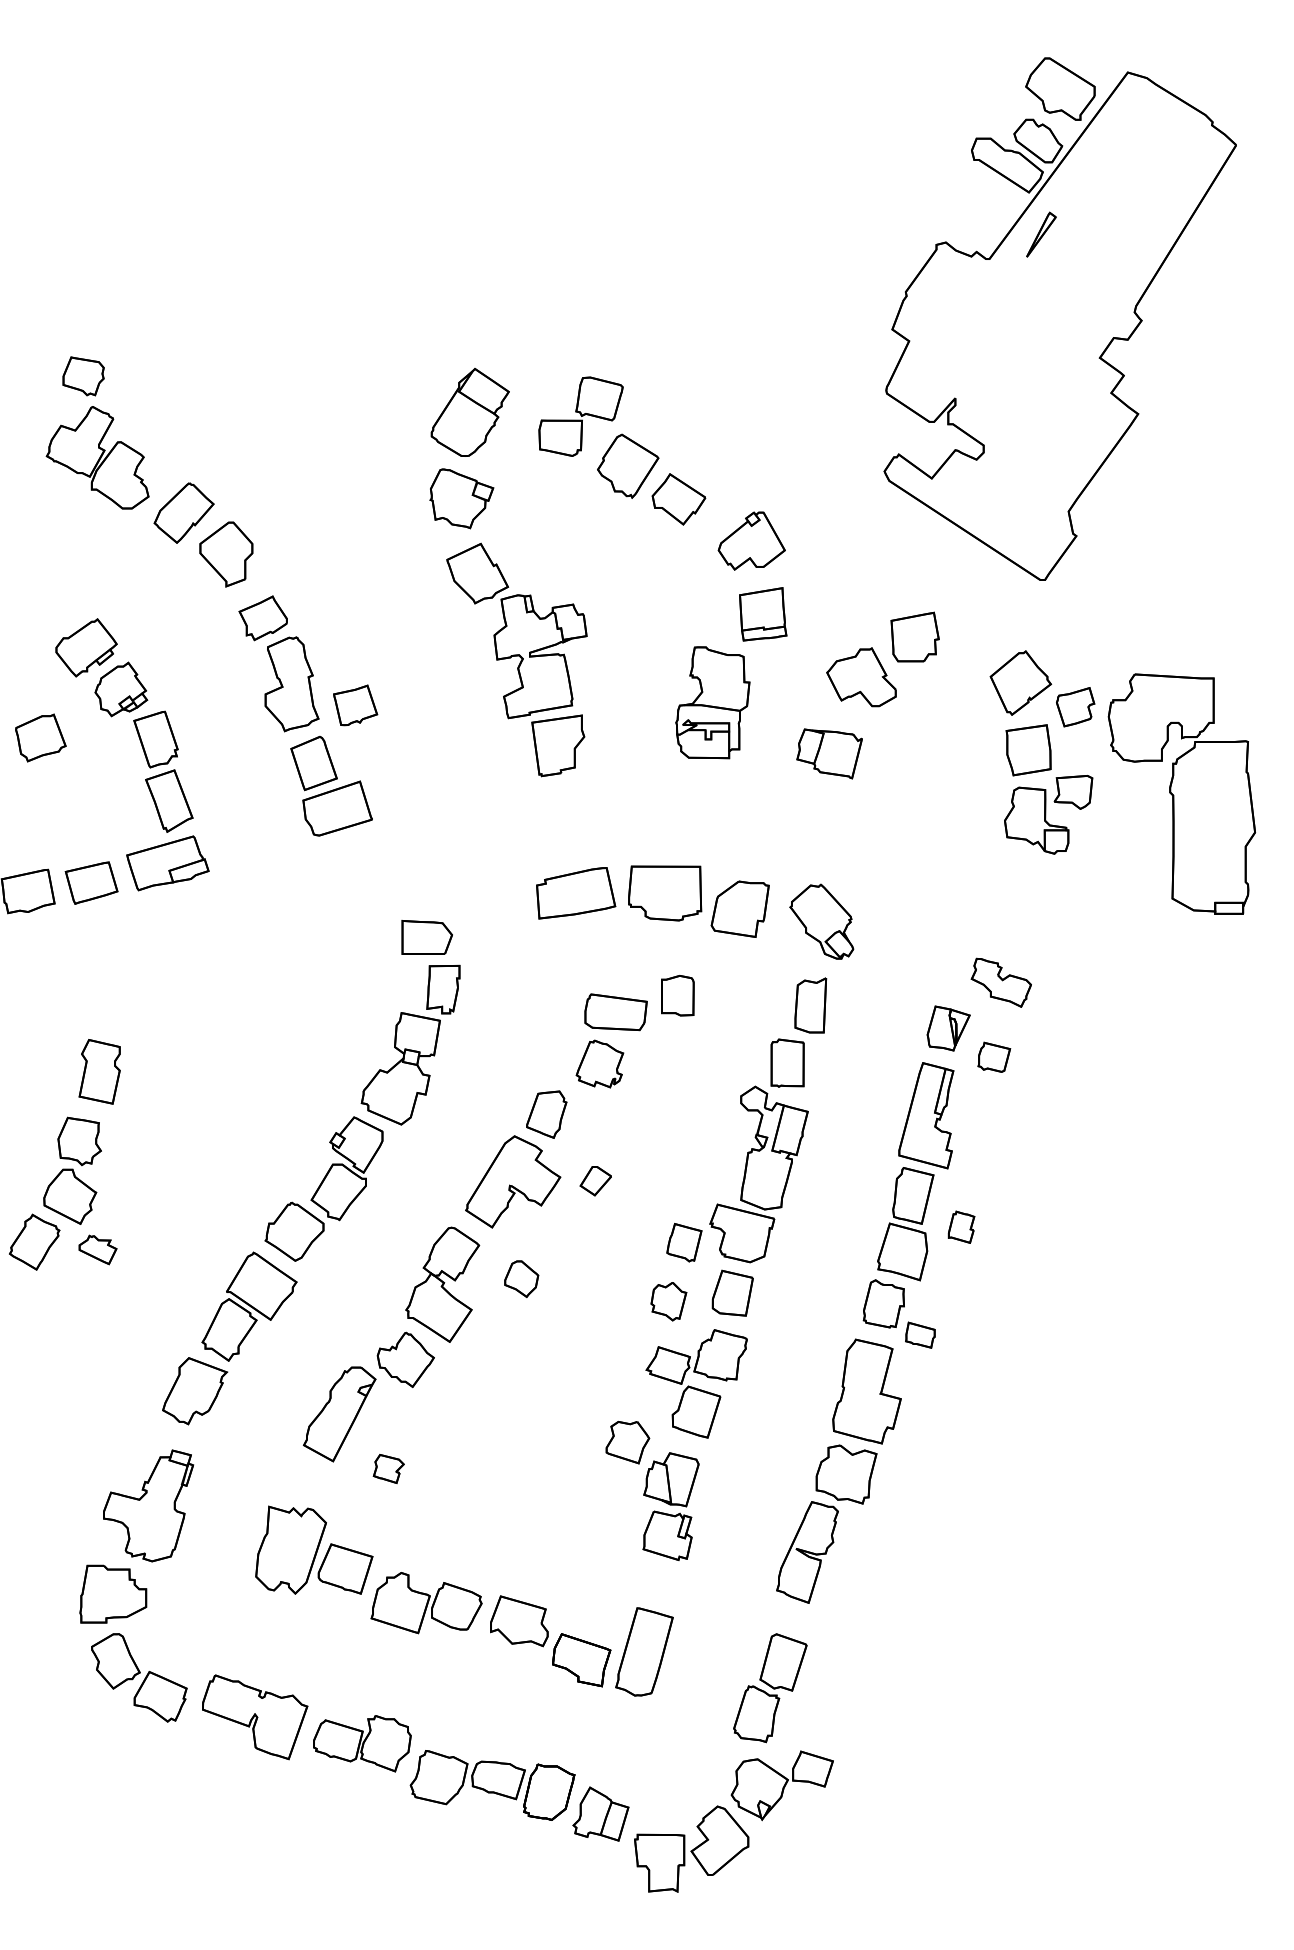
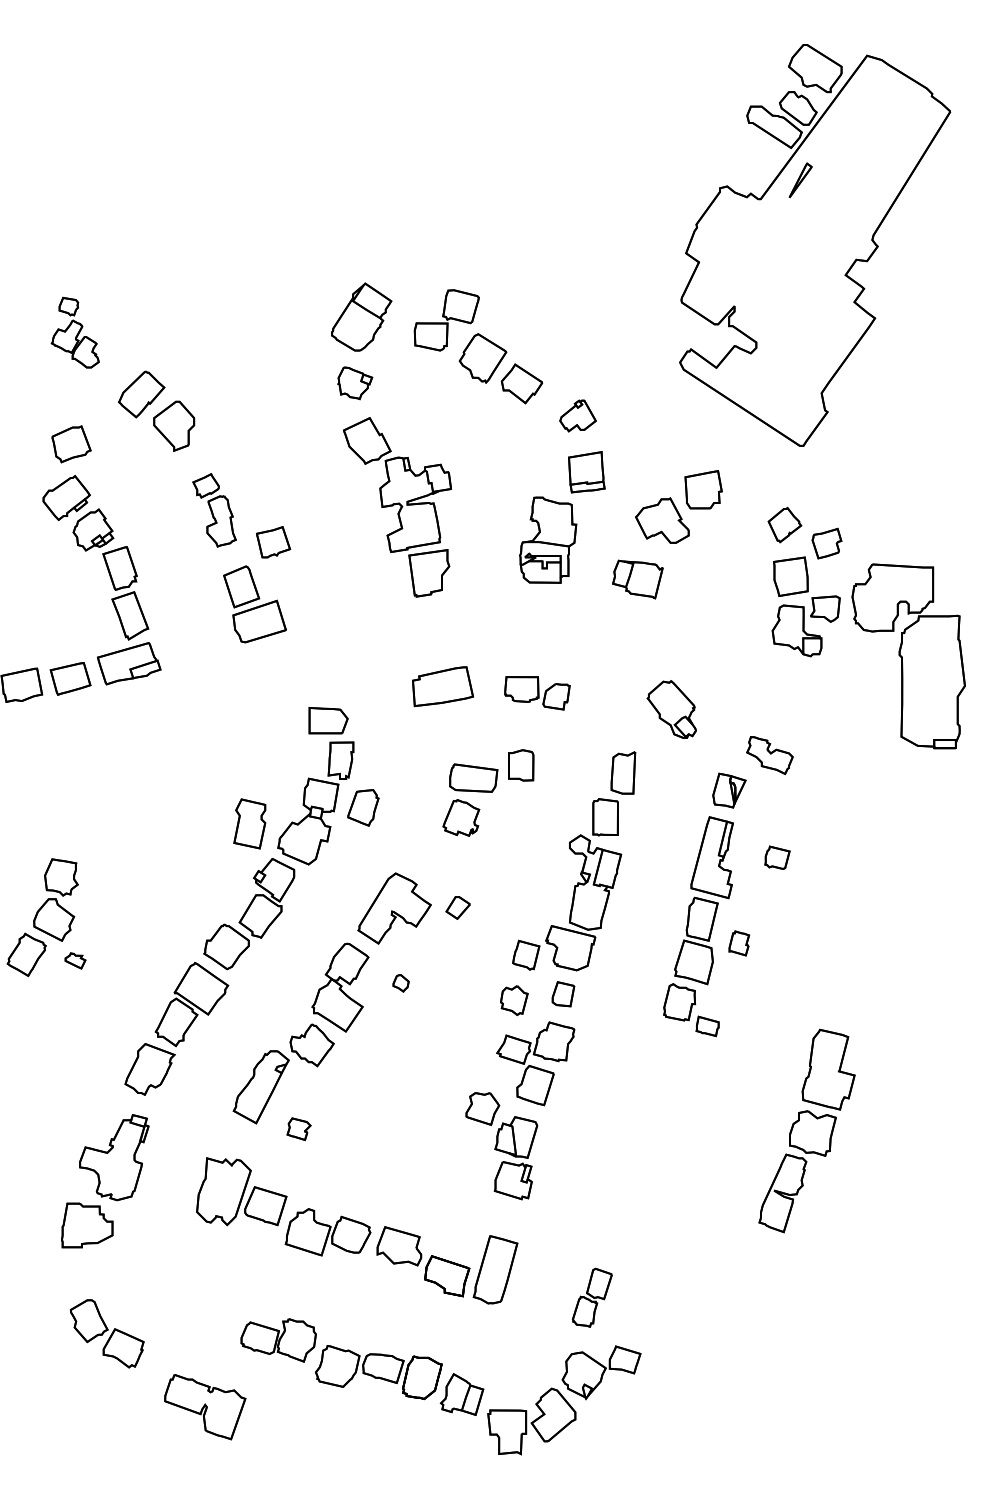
part: (98, 432) -> (75, 332), size x0.6
part: (462, 497) -> (355, 382), size x0.7
part: (751, 540) -> (577, 415), size x0.7
part: (278, 664) -> (214, 510), size x0.7
part: (1020, 682) -> (784, 524), size x0.7
part: (40, 738) -> (71, 444), moved
part: (1181, 794) -> (908, 656), moved
part: (699, 902) -> (537, 693), size x0.6
part: (821, 921) -> (671, 709), moved
part: (994, 1056) -> (777, 857), moved
part: (99, 1071) -> (249, 823), moved
part: (546, 1114) -> (363, 807), moved
part: (98, 1249) -> (75, 960), size x0.7
part: (520, 1279) -> (400, 983), size x0.6
part: (732, 1293) -> (563, 994), size x0.7
part: (838, 1470) -> (806, 1130), moved
part: (139, 1677) -> (107, 1333), moved
part: (770, 1687) -> (592, 1297), size x0.7
part: (255, 1717) -> (205, 1407), moved

